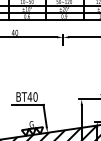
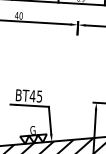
text: (35, 96) -> (39, 95), BT40 -> BT45

